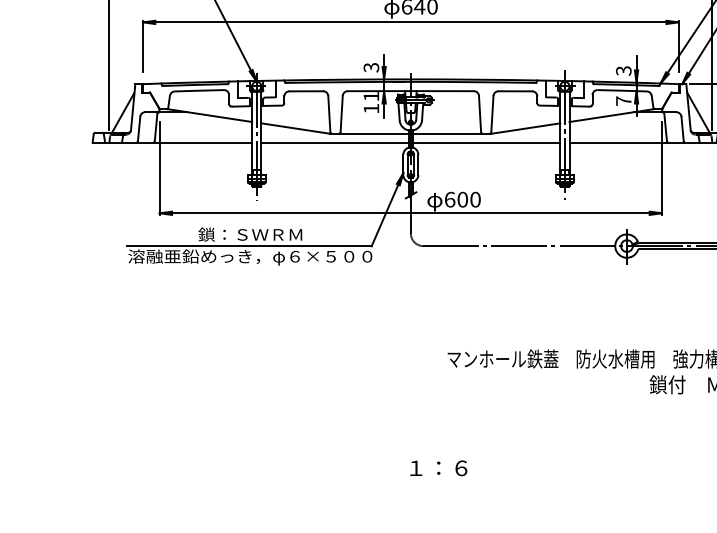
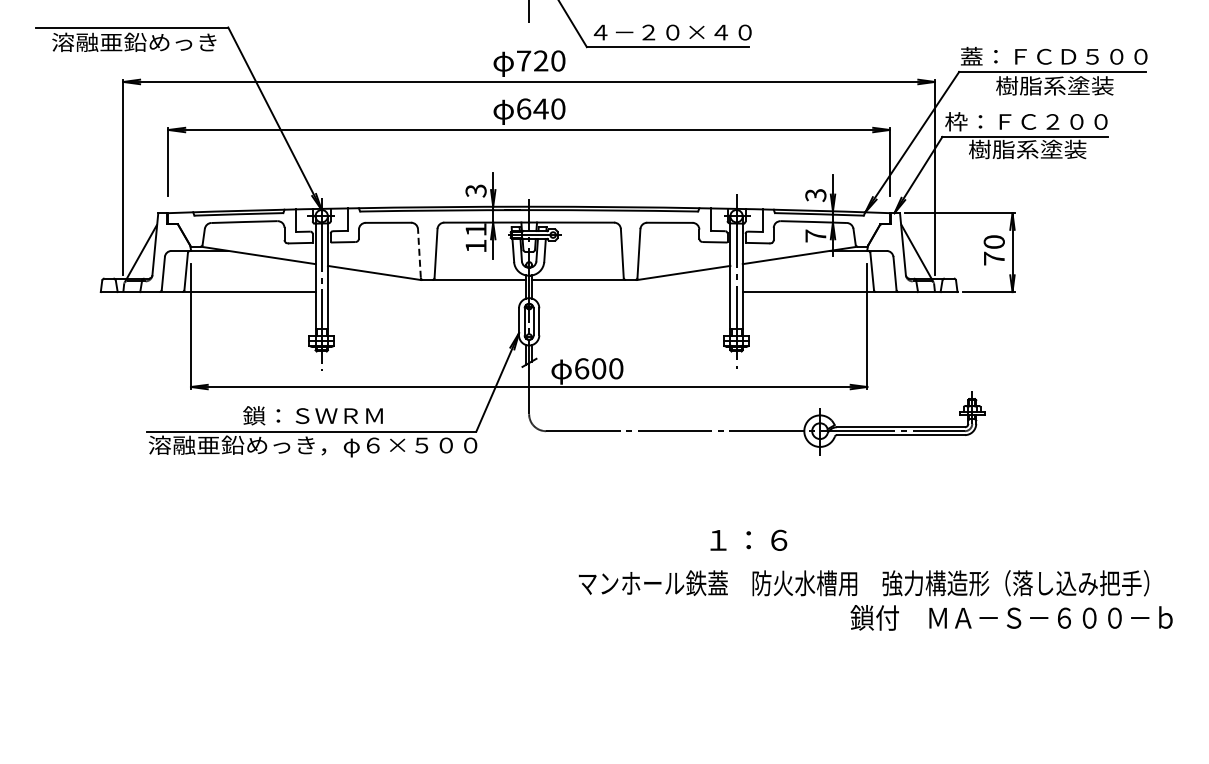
line: (329, 113) -> (419, 252), solid -> dashed
line: (334, 143) -> (426, 292), removed
line: (486, 143) -> (630, 292), removed
text: (438, 467) -> (748, 539), moved

